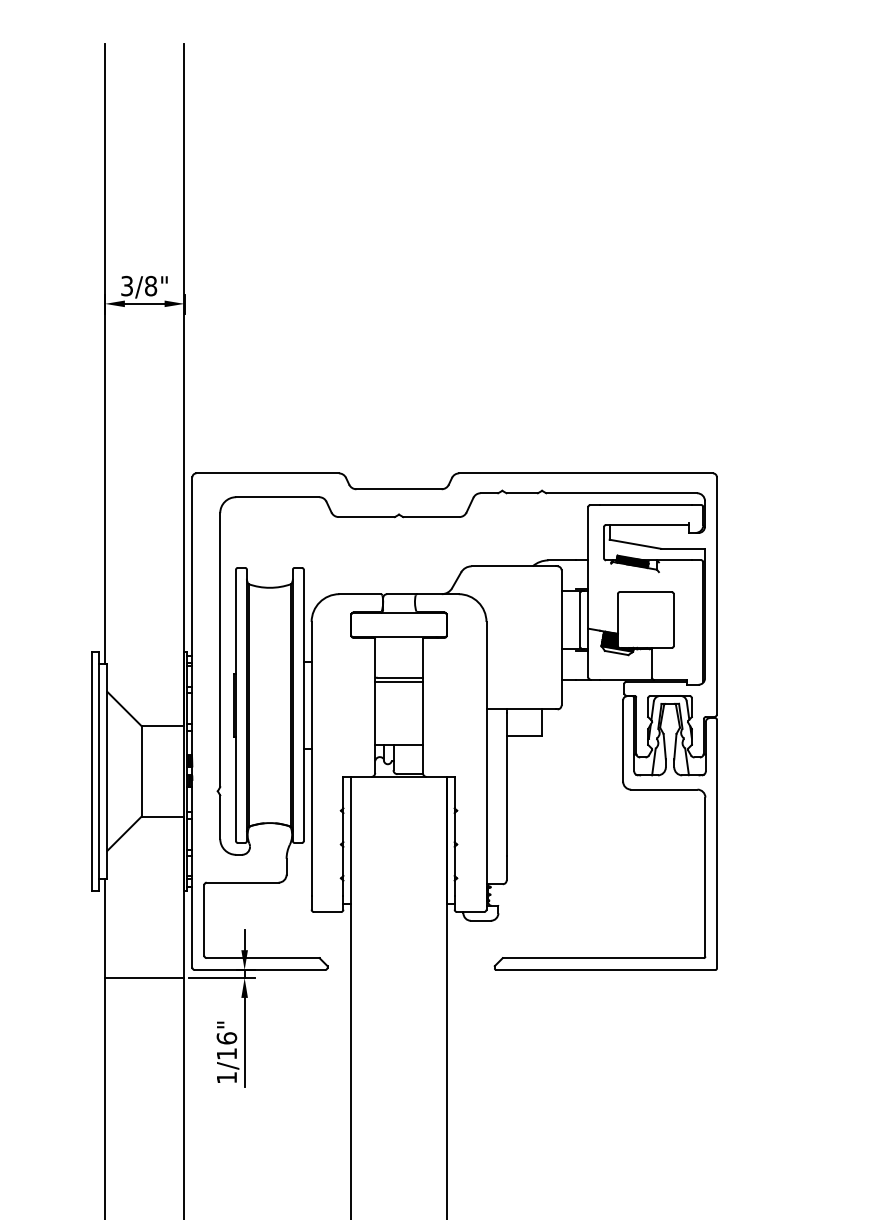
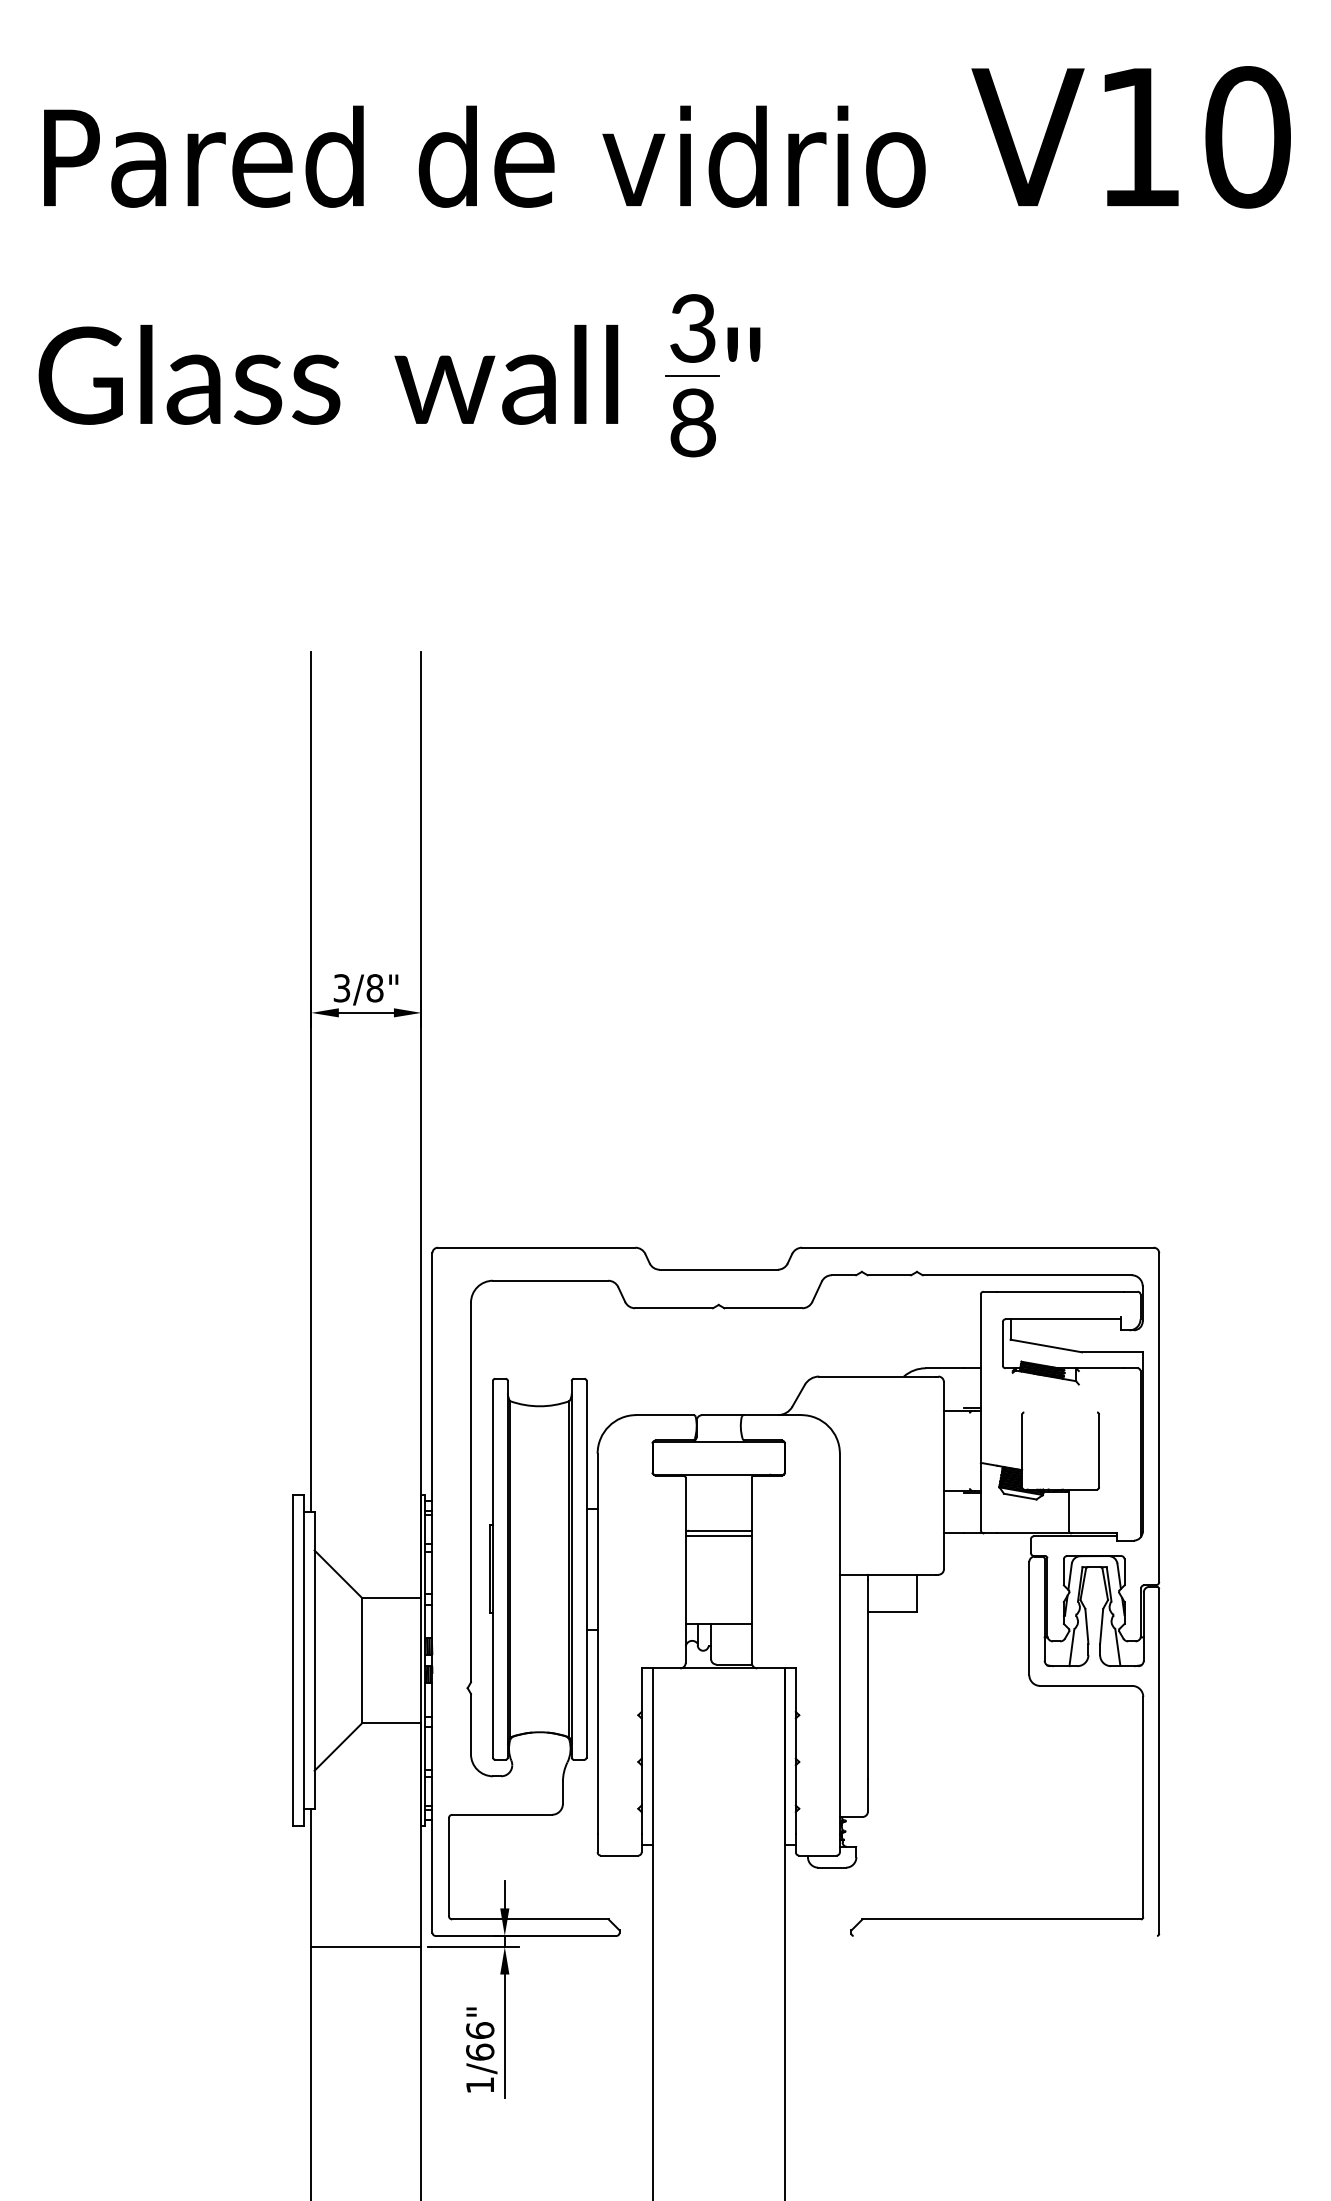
line: (645, 592) -> (1060, 1412), removed
line: (580, 619) -> (969, 1450), removed
line: (606, 969) -> (1005, 1935), removed
text: (227, 1053) -> (480, 2051), 1/16" -> 1/66"

